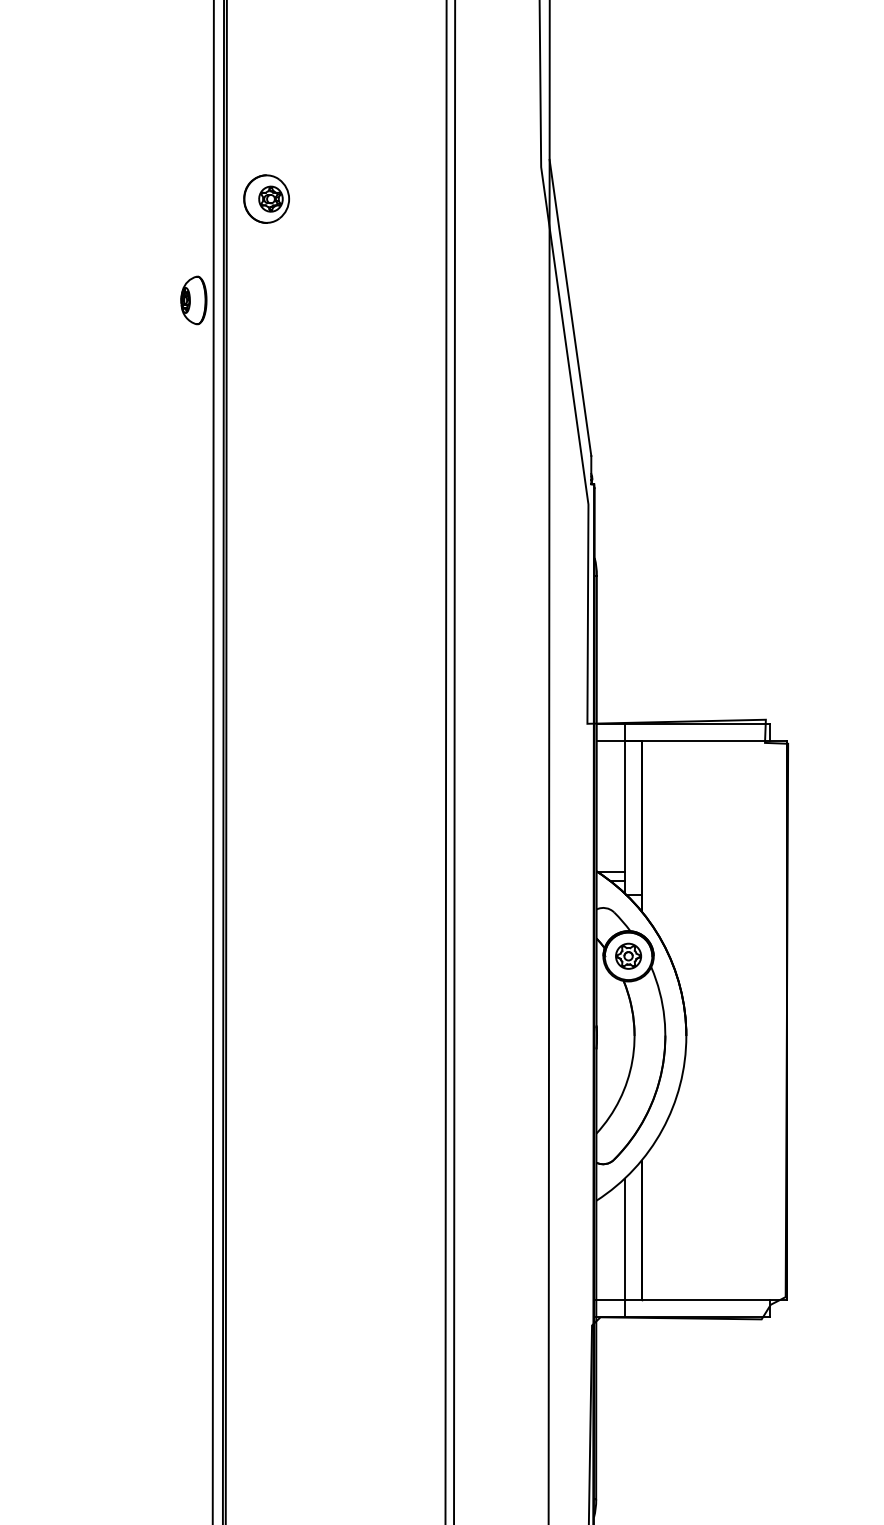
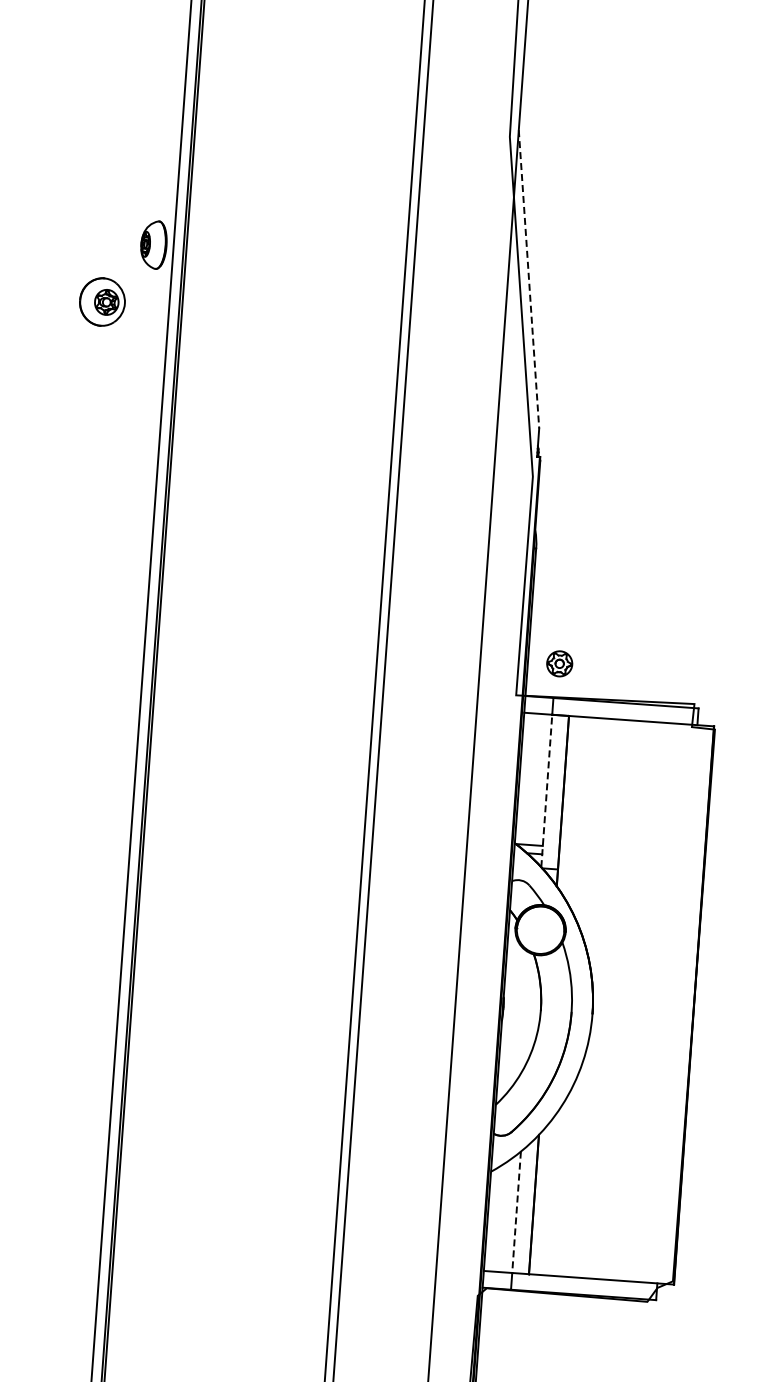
part: (266, 198) -> (102, 301), moved
line: (570, 307) -> (529, 278), solid -> dashed
line: (624, 817) -> (546, 791), solid -> dashed
part: (628, 955) -> (559, 663), moved
line: (624, 1239) -> (516, 1212), solid -> dashed

